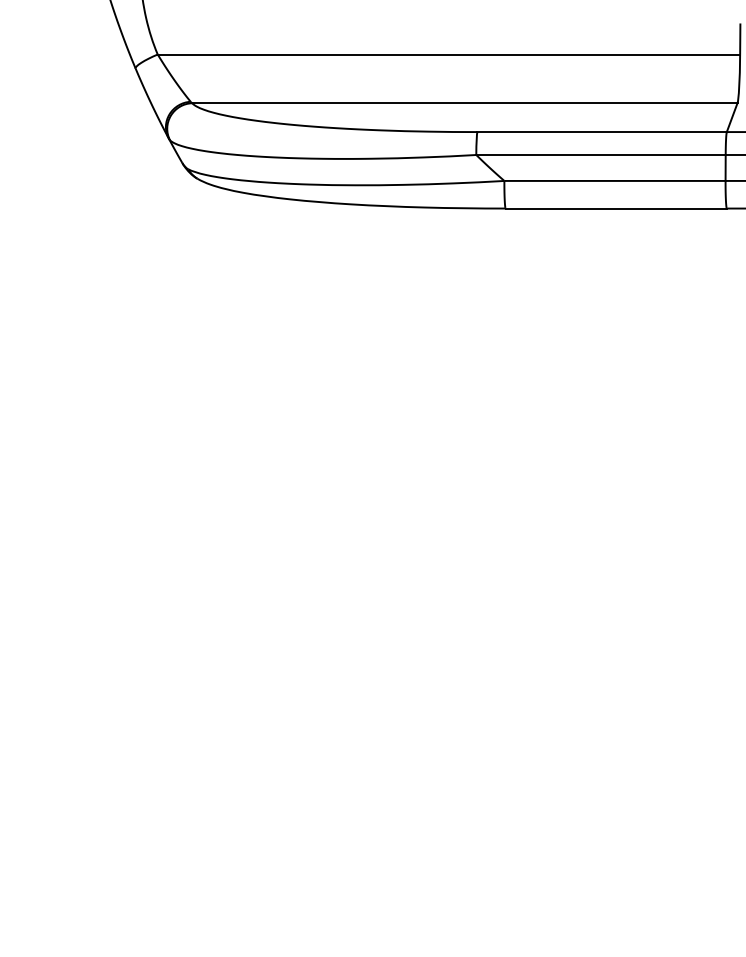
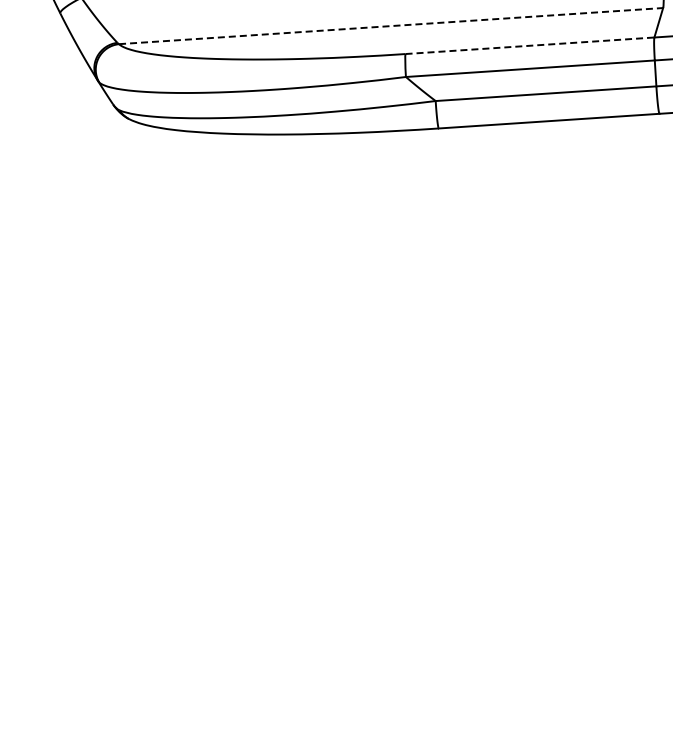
line: (464, 103) -> (390, 26), solid -> dashed
line: (602, 132) -> (530, 46), solid -> dashed

